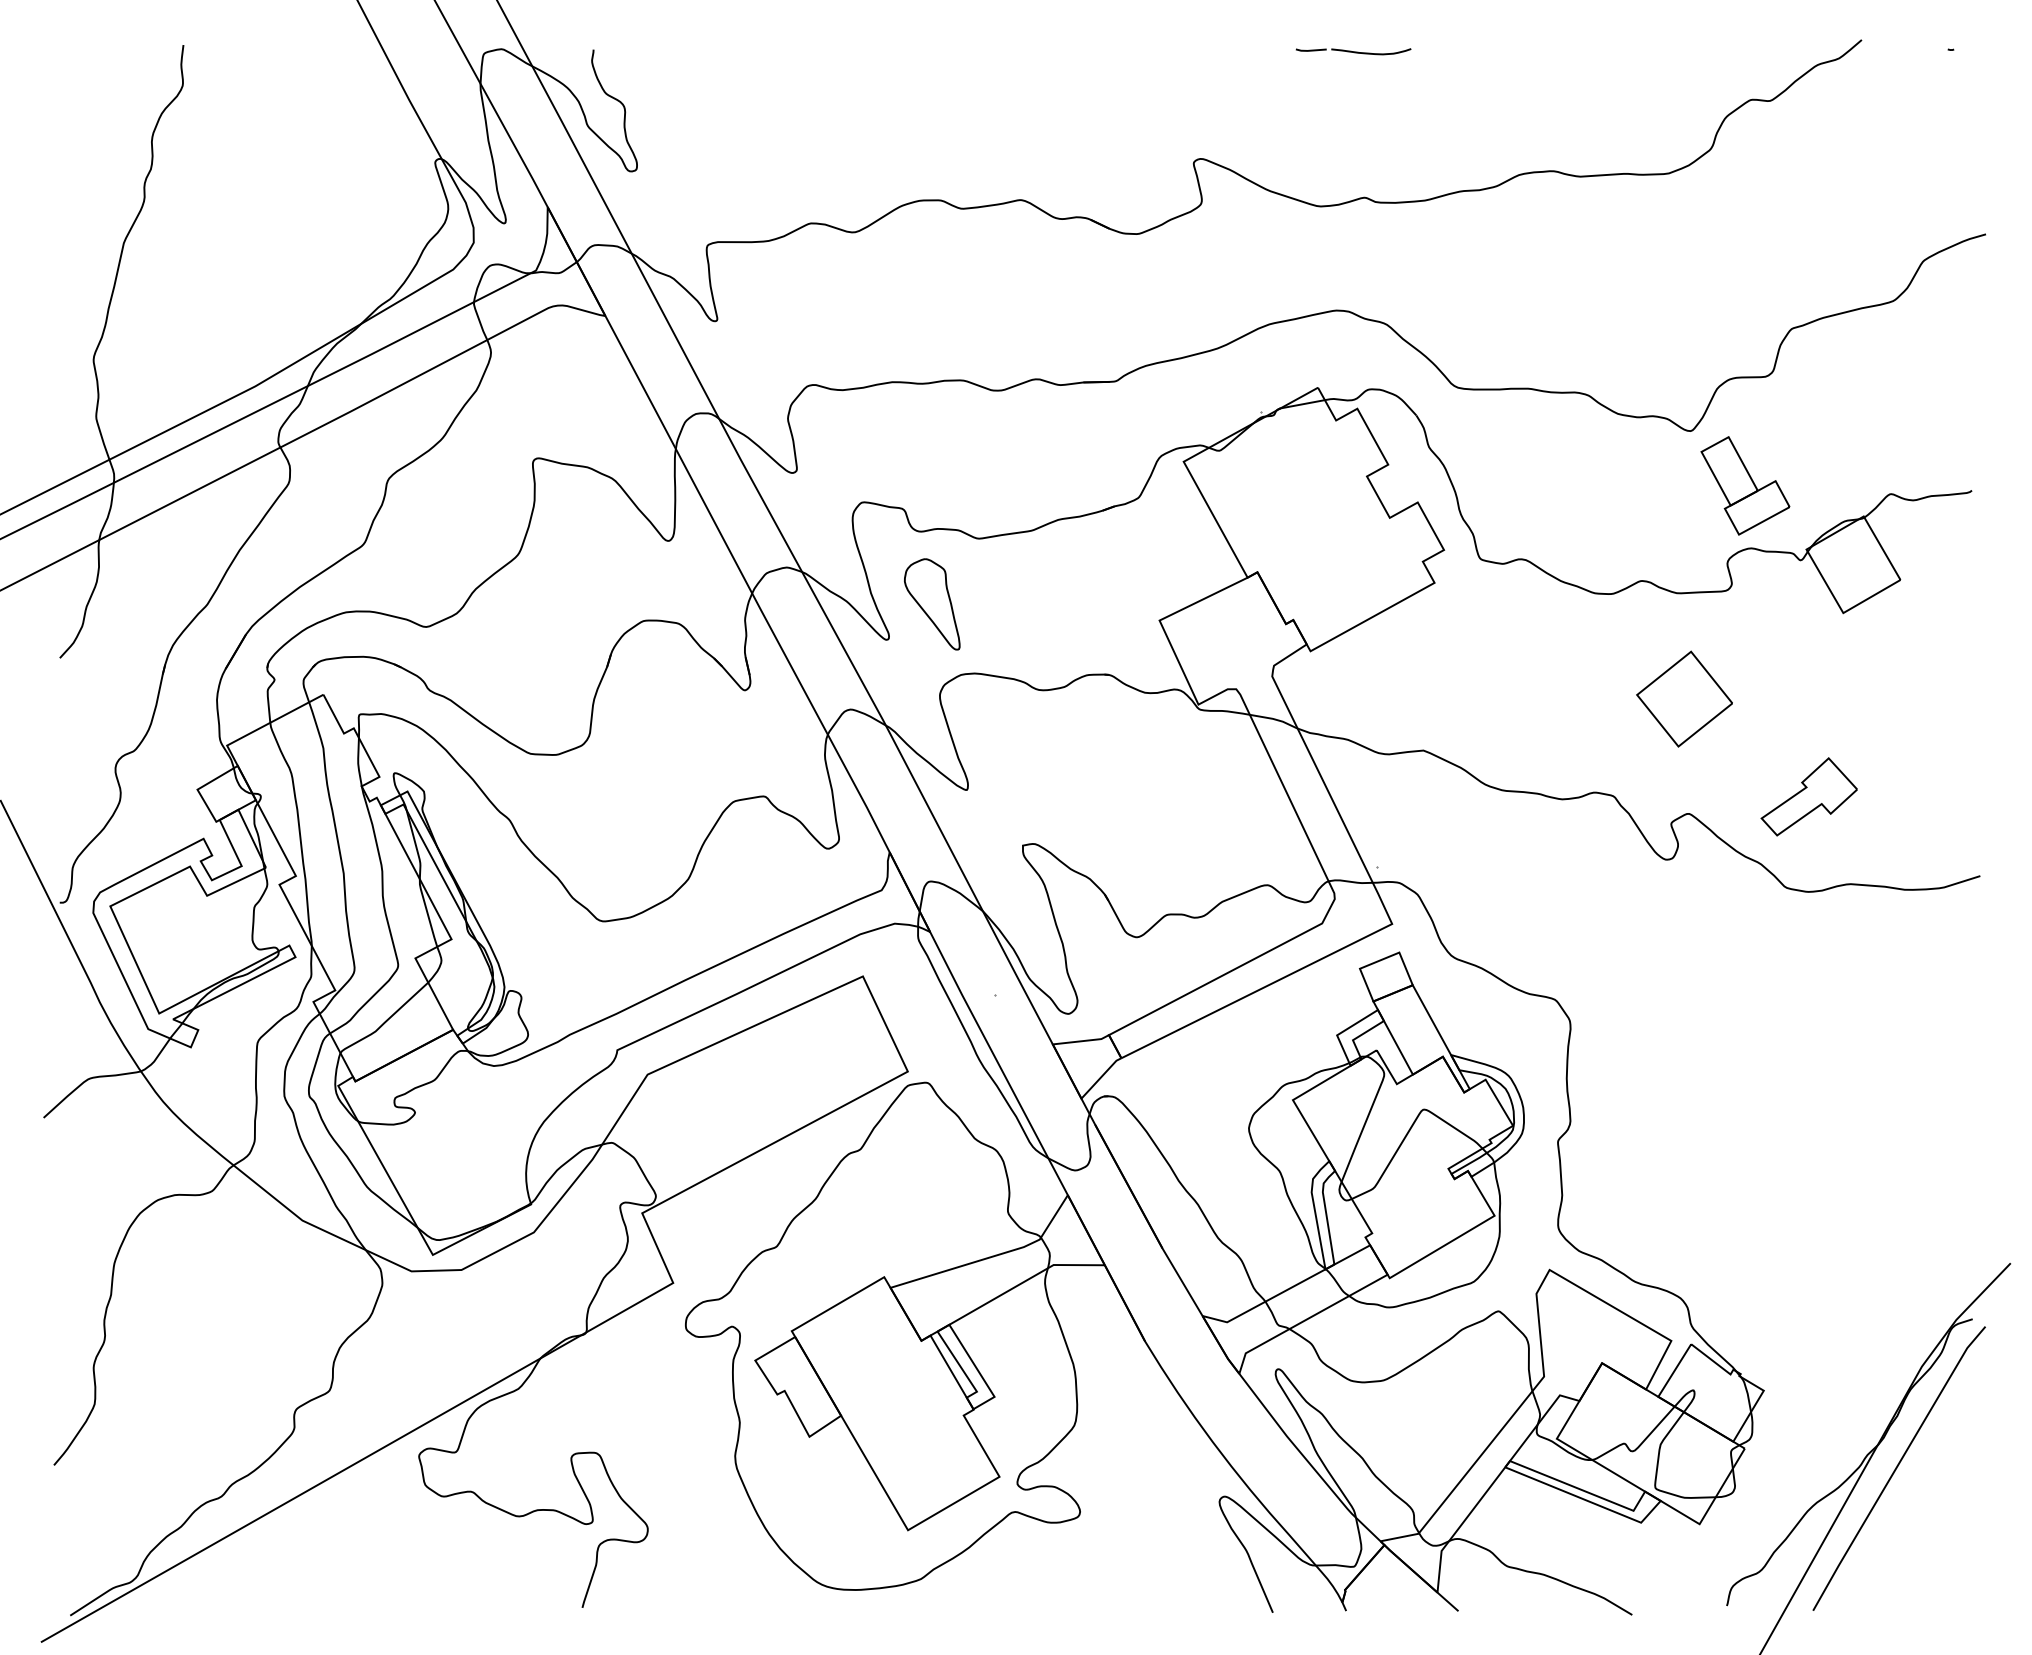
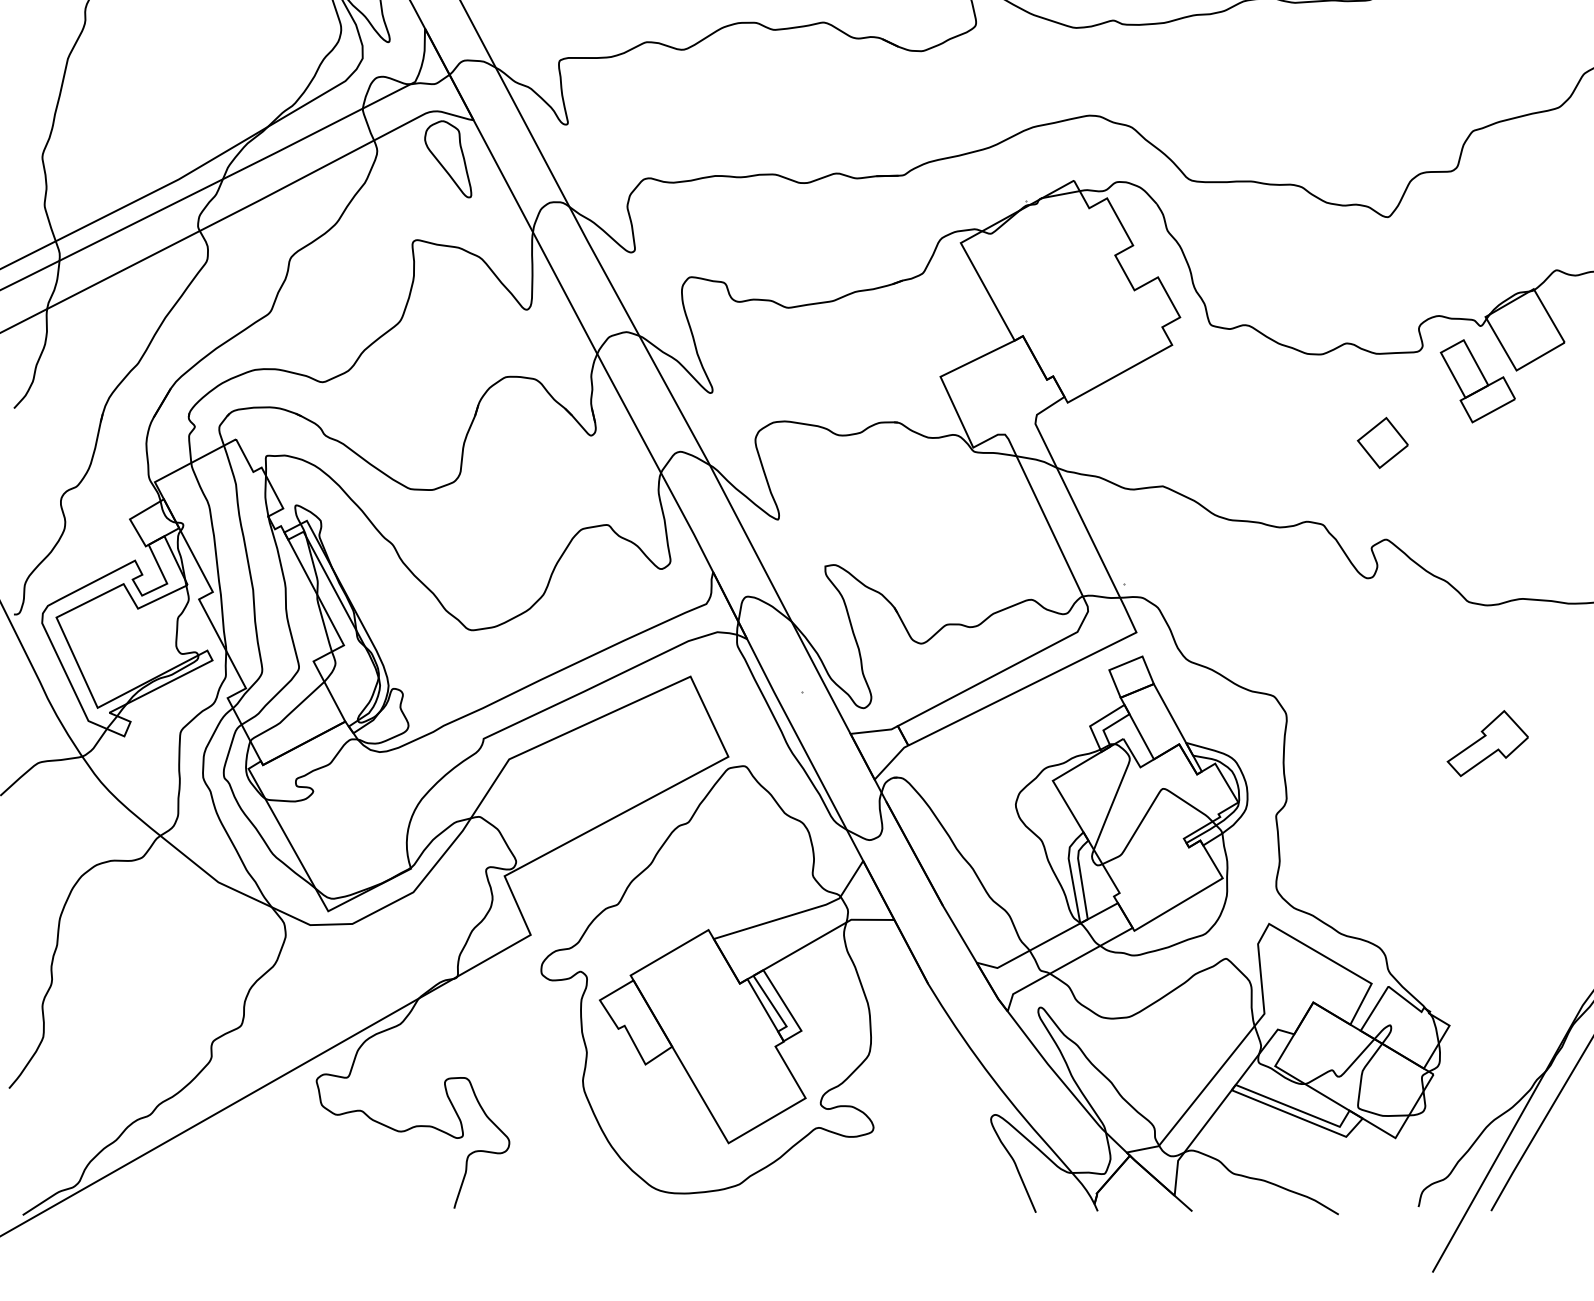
part: (1745, 485) -> (1477, 380), moved
part: (932, 604) -> (448, 159), moved
part: (1684, 698) -> (1382, 442), size x0.62
part: (1808, 796) -> (1487, 743), moved

